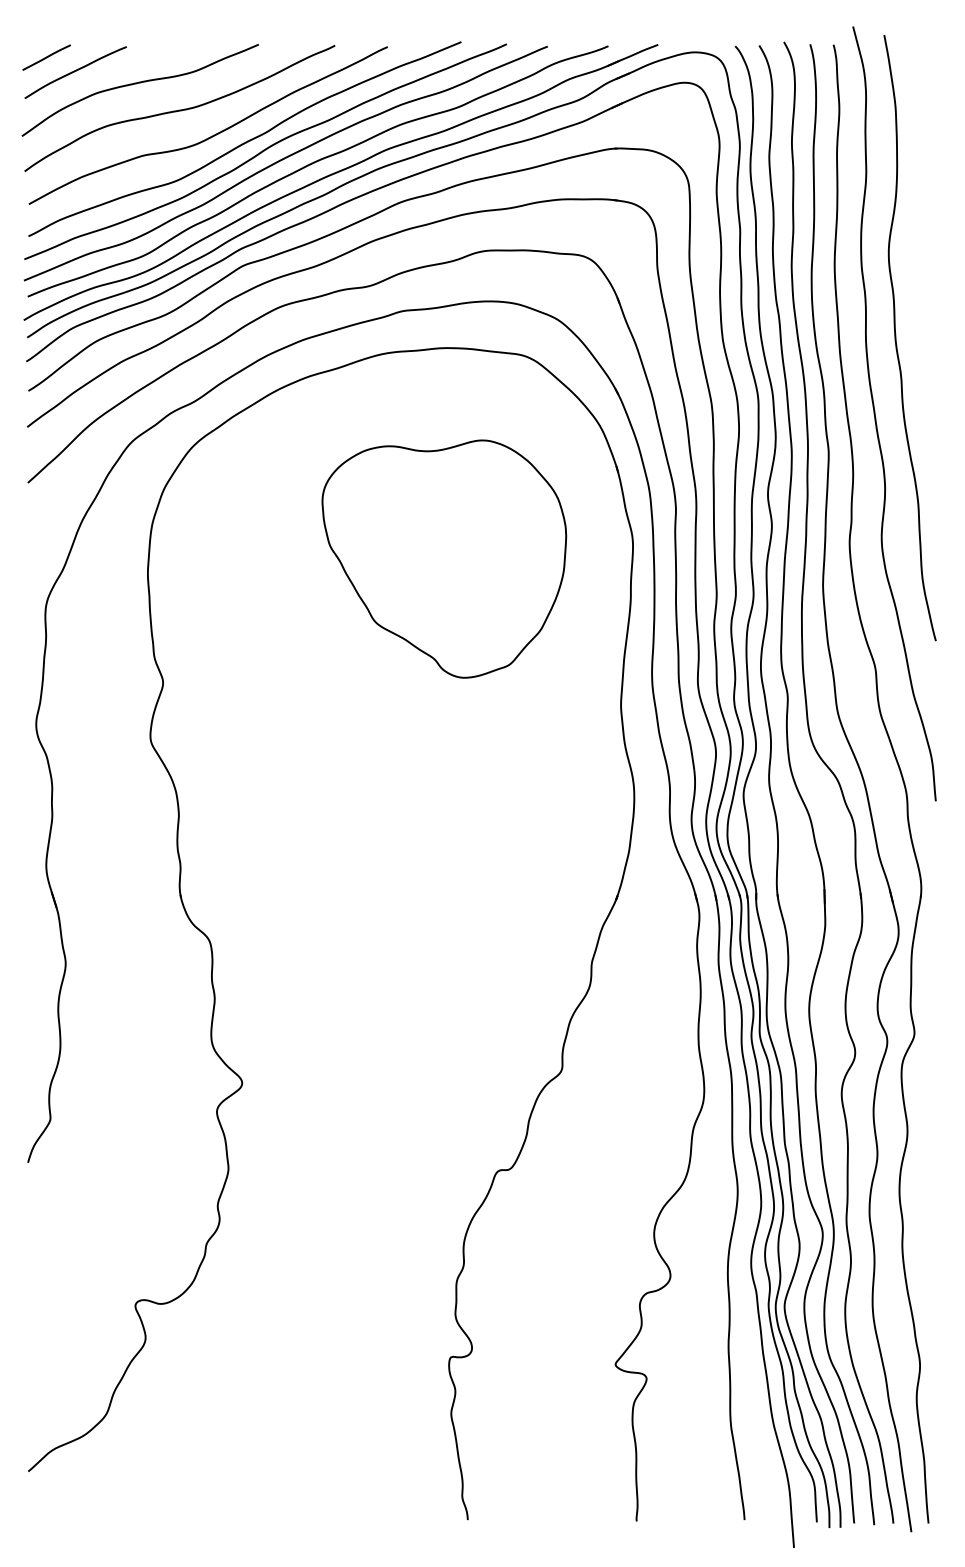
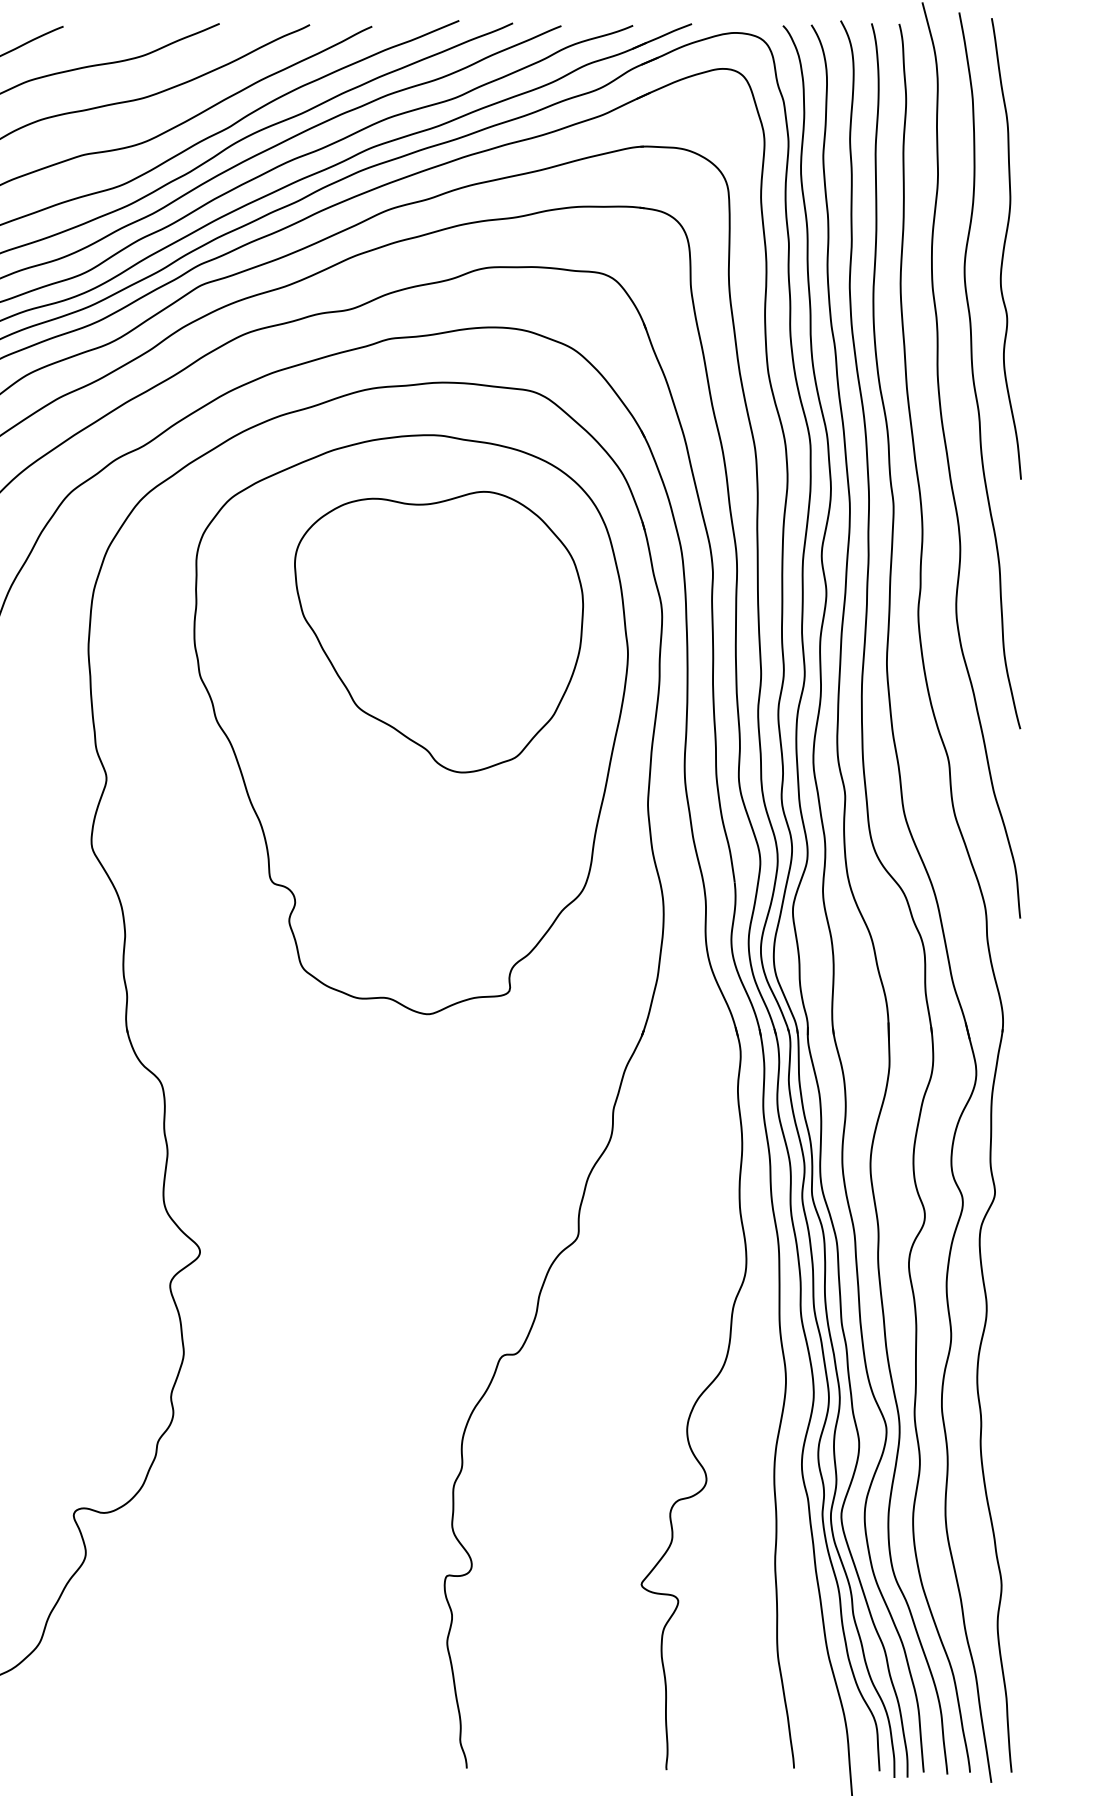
curve: (923, 233) -> (1005, 247), added
part: (420, 637) -> (410, 724), added

